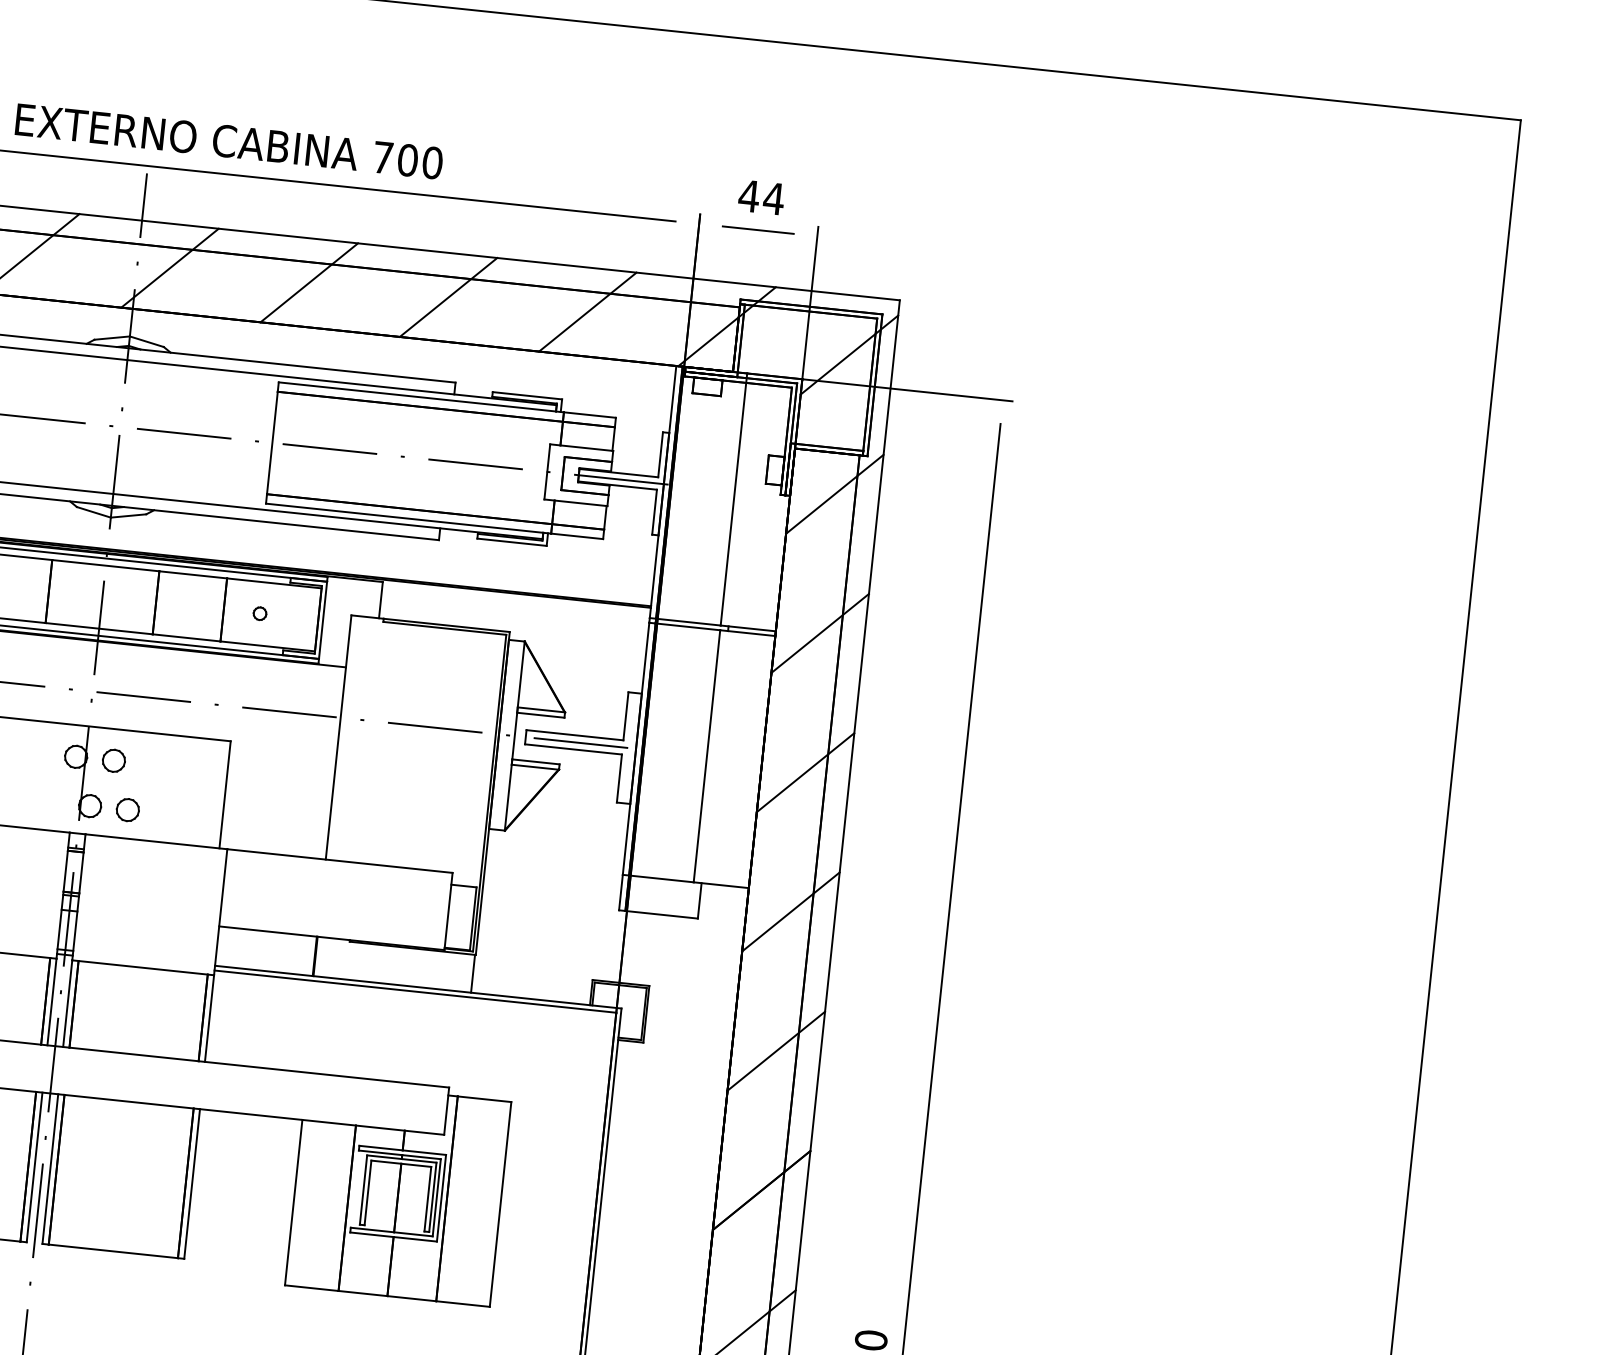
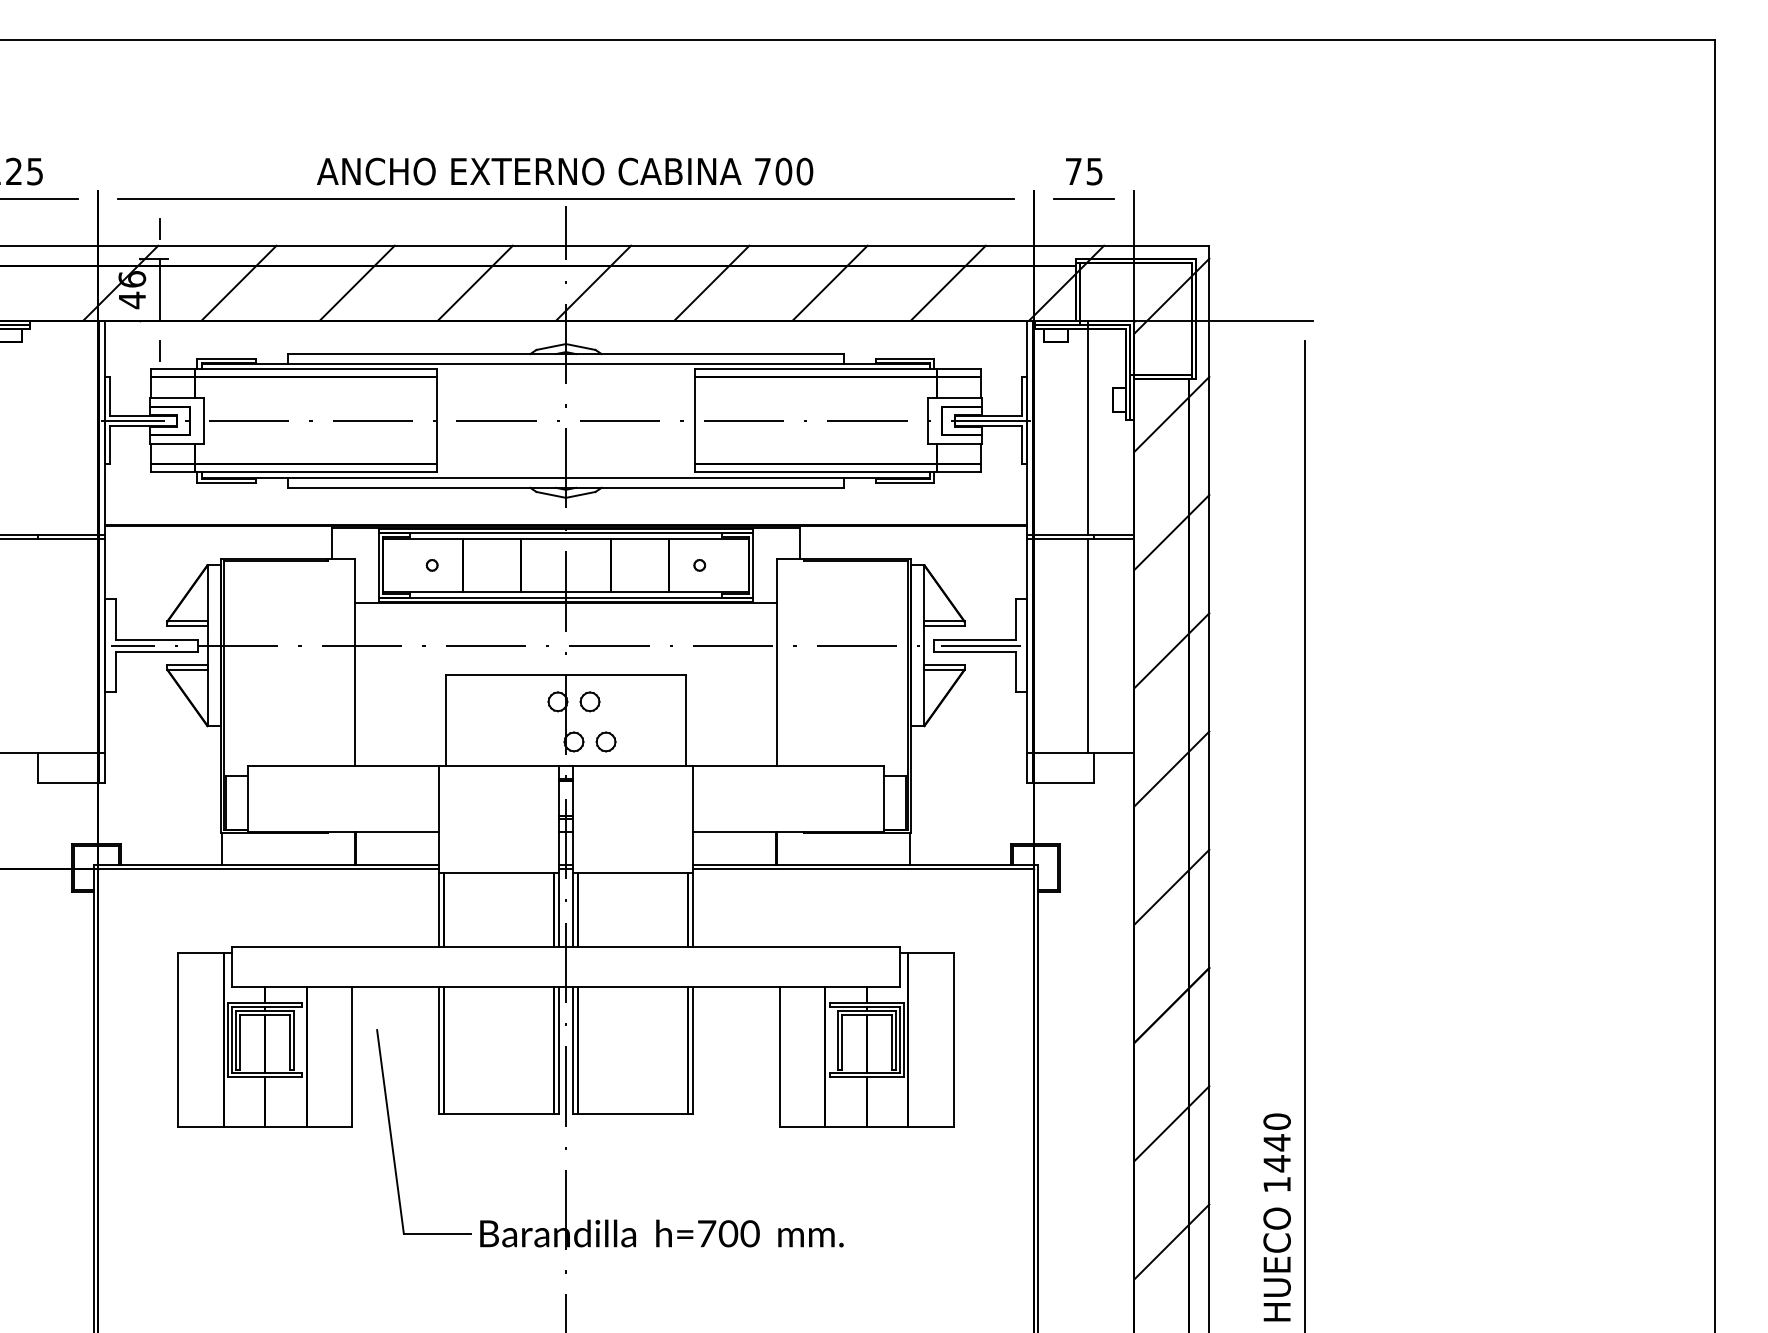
text: (761, 197) -> (1084, 171), 44 -> 75

